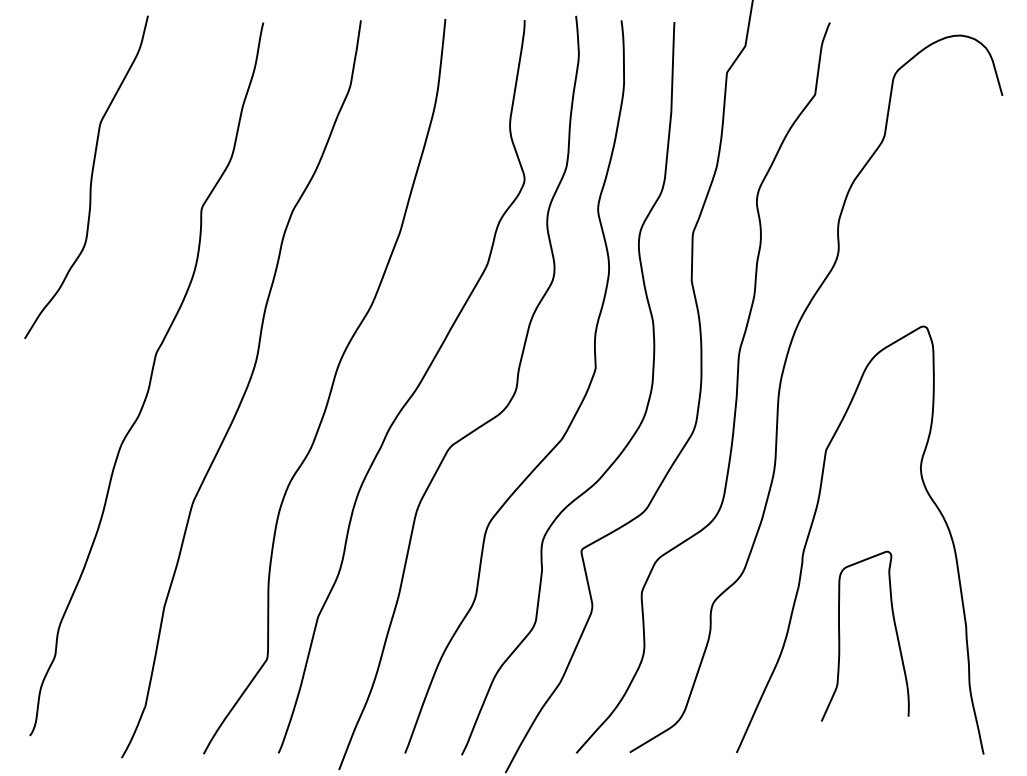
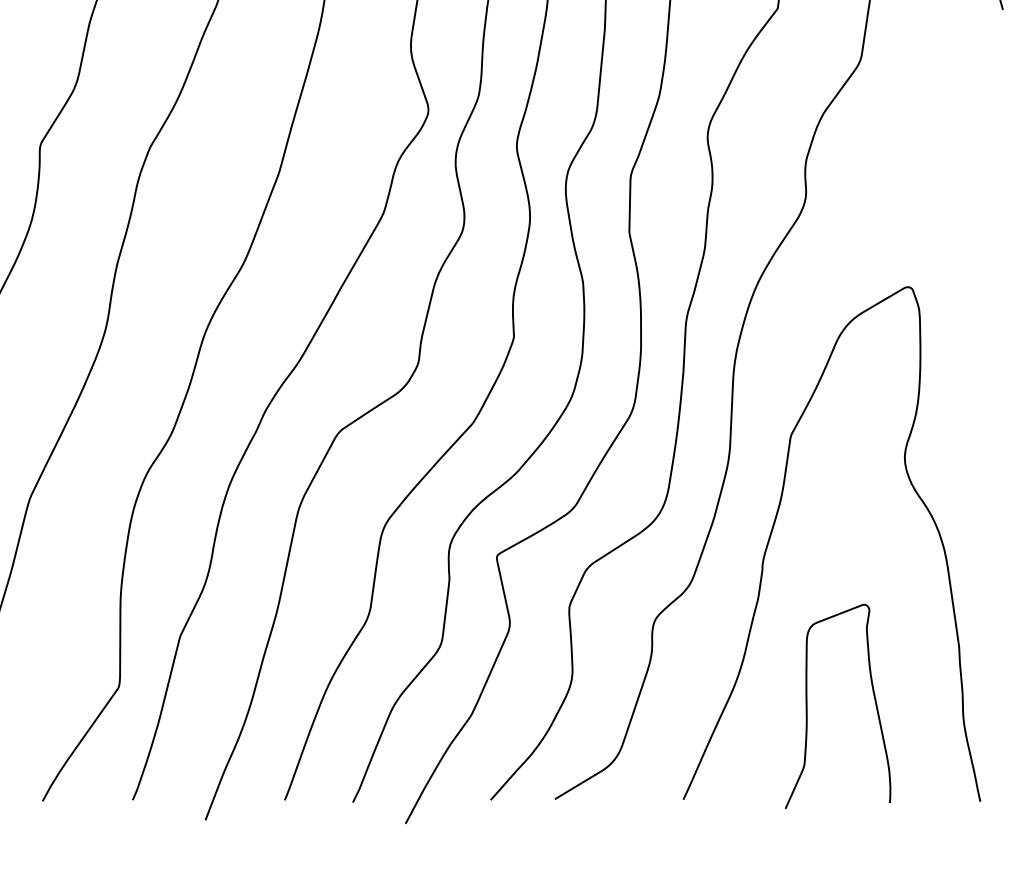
curve: (840, 635) -> (808, 705), moved

